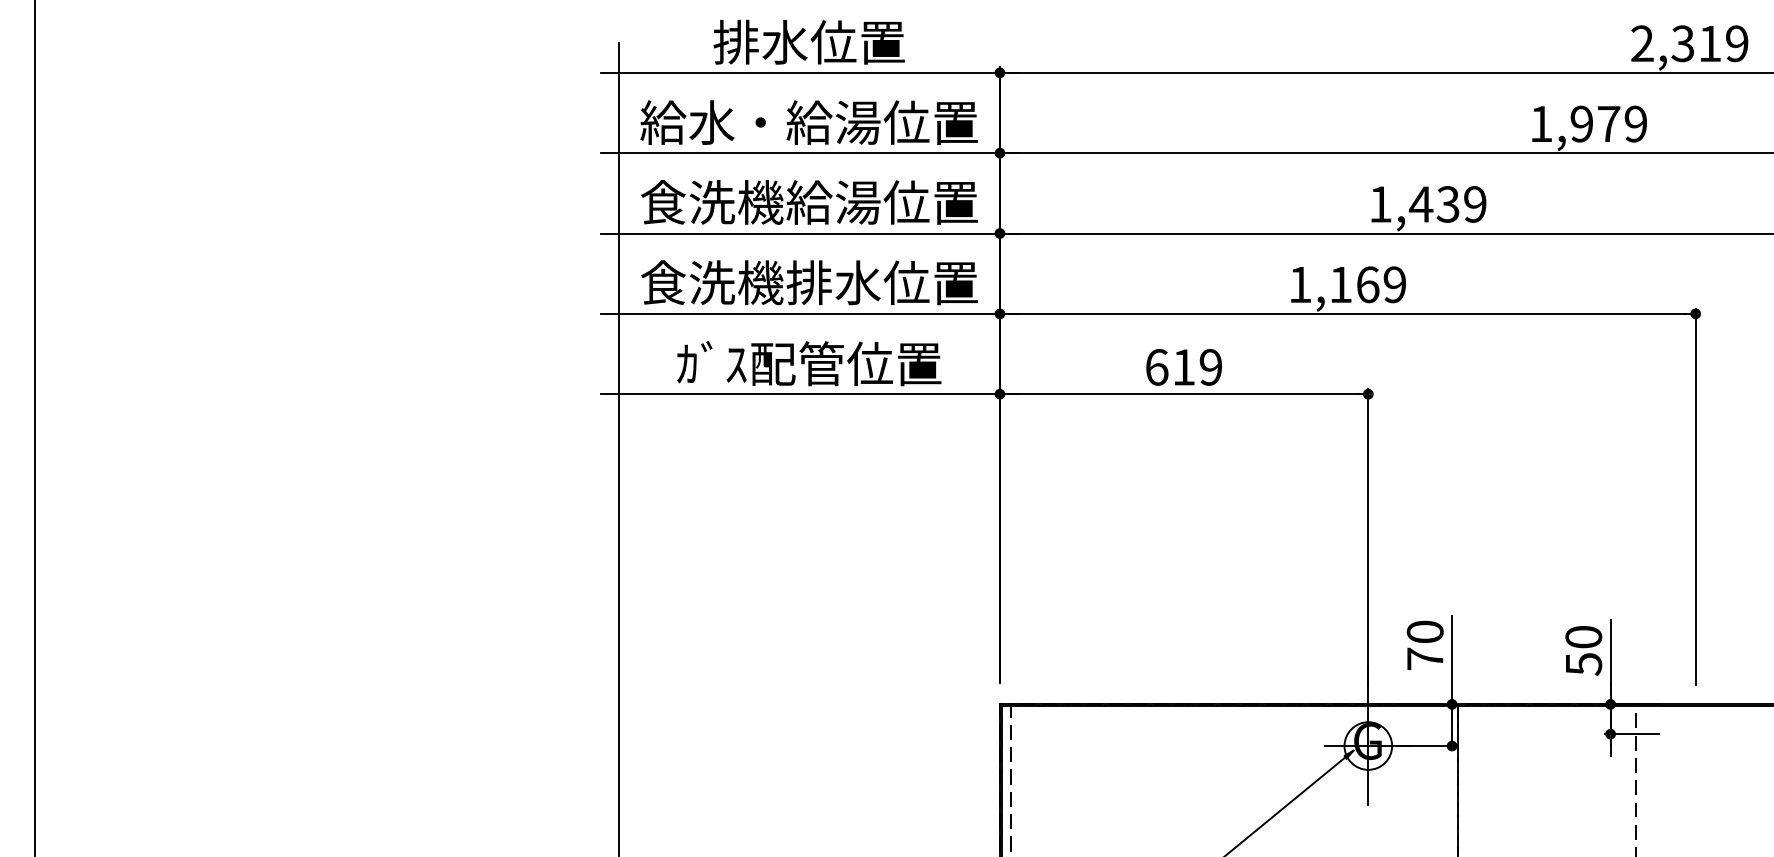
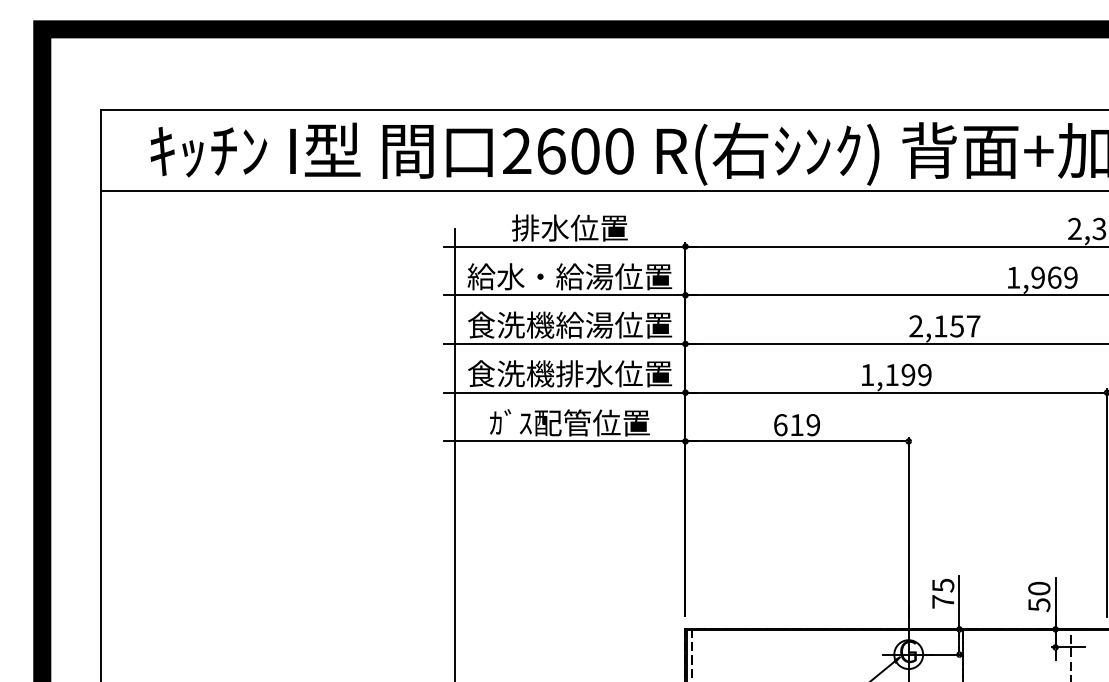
text: (1608, 123) -> (1054, 277), 1,979 -> 1,969
text: (1427, 204) -> (944, 326), 1,439 -> 2,157
text: (1367, 285) -> (908, 375), 1,169 -> 1,199
text: (1425, 631) -> (943, 585), 70 -> 75

